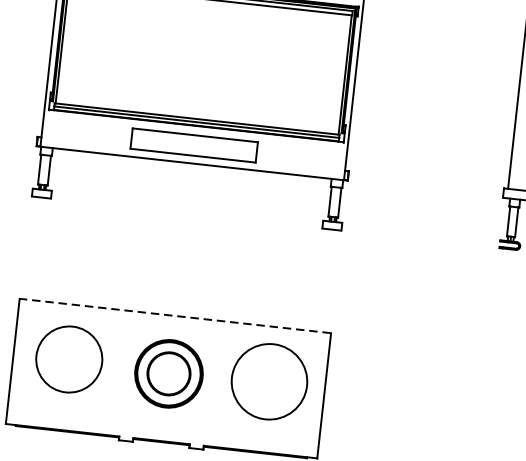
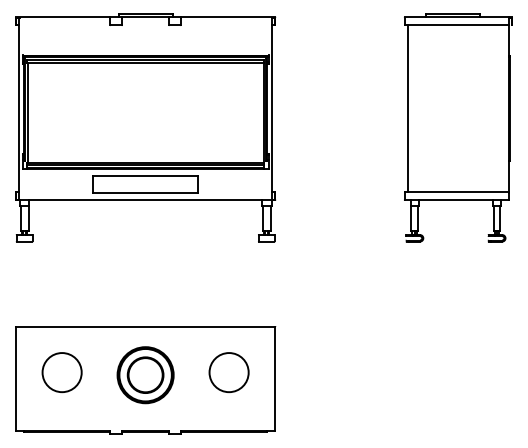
line: (175, 315) -> (145, 326), dashed -> solid
circle: (68, 359) -> (61, 372), size x0.71
circle: (268, 381) -> (228, 372), size x0.62

